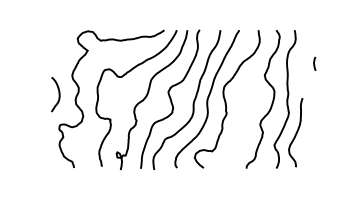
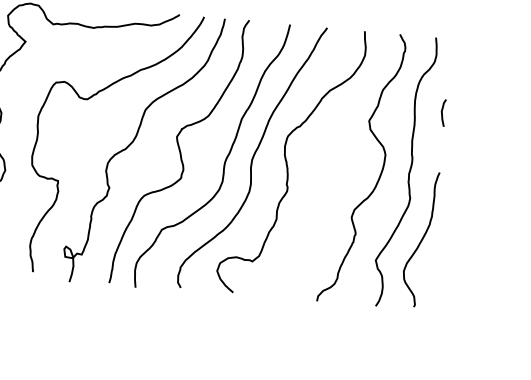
curve: (314, 63) -> (442, 112), moved

